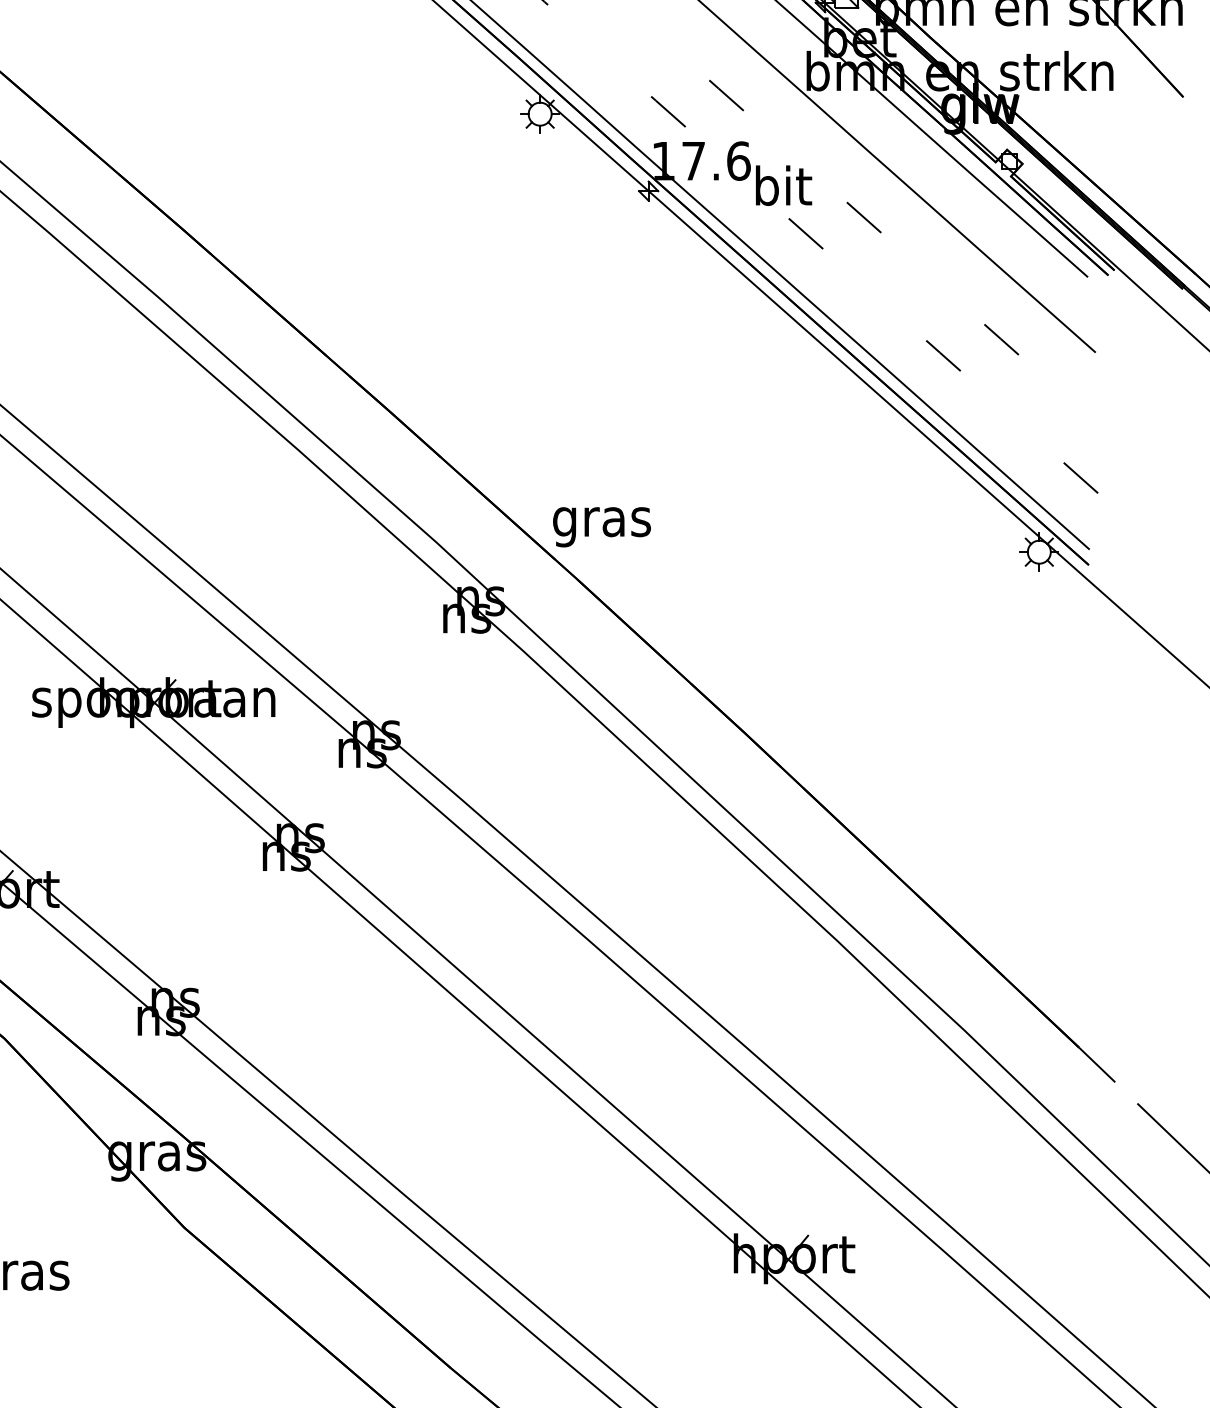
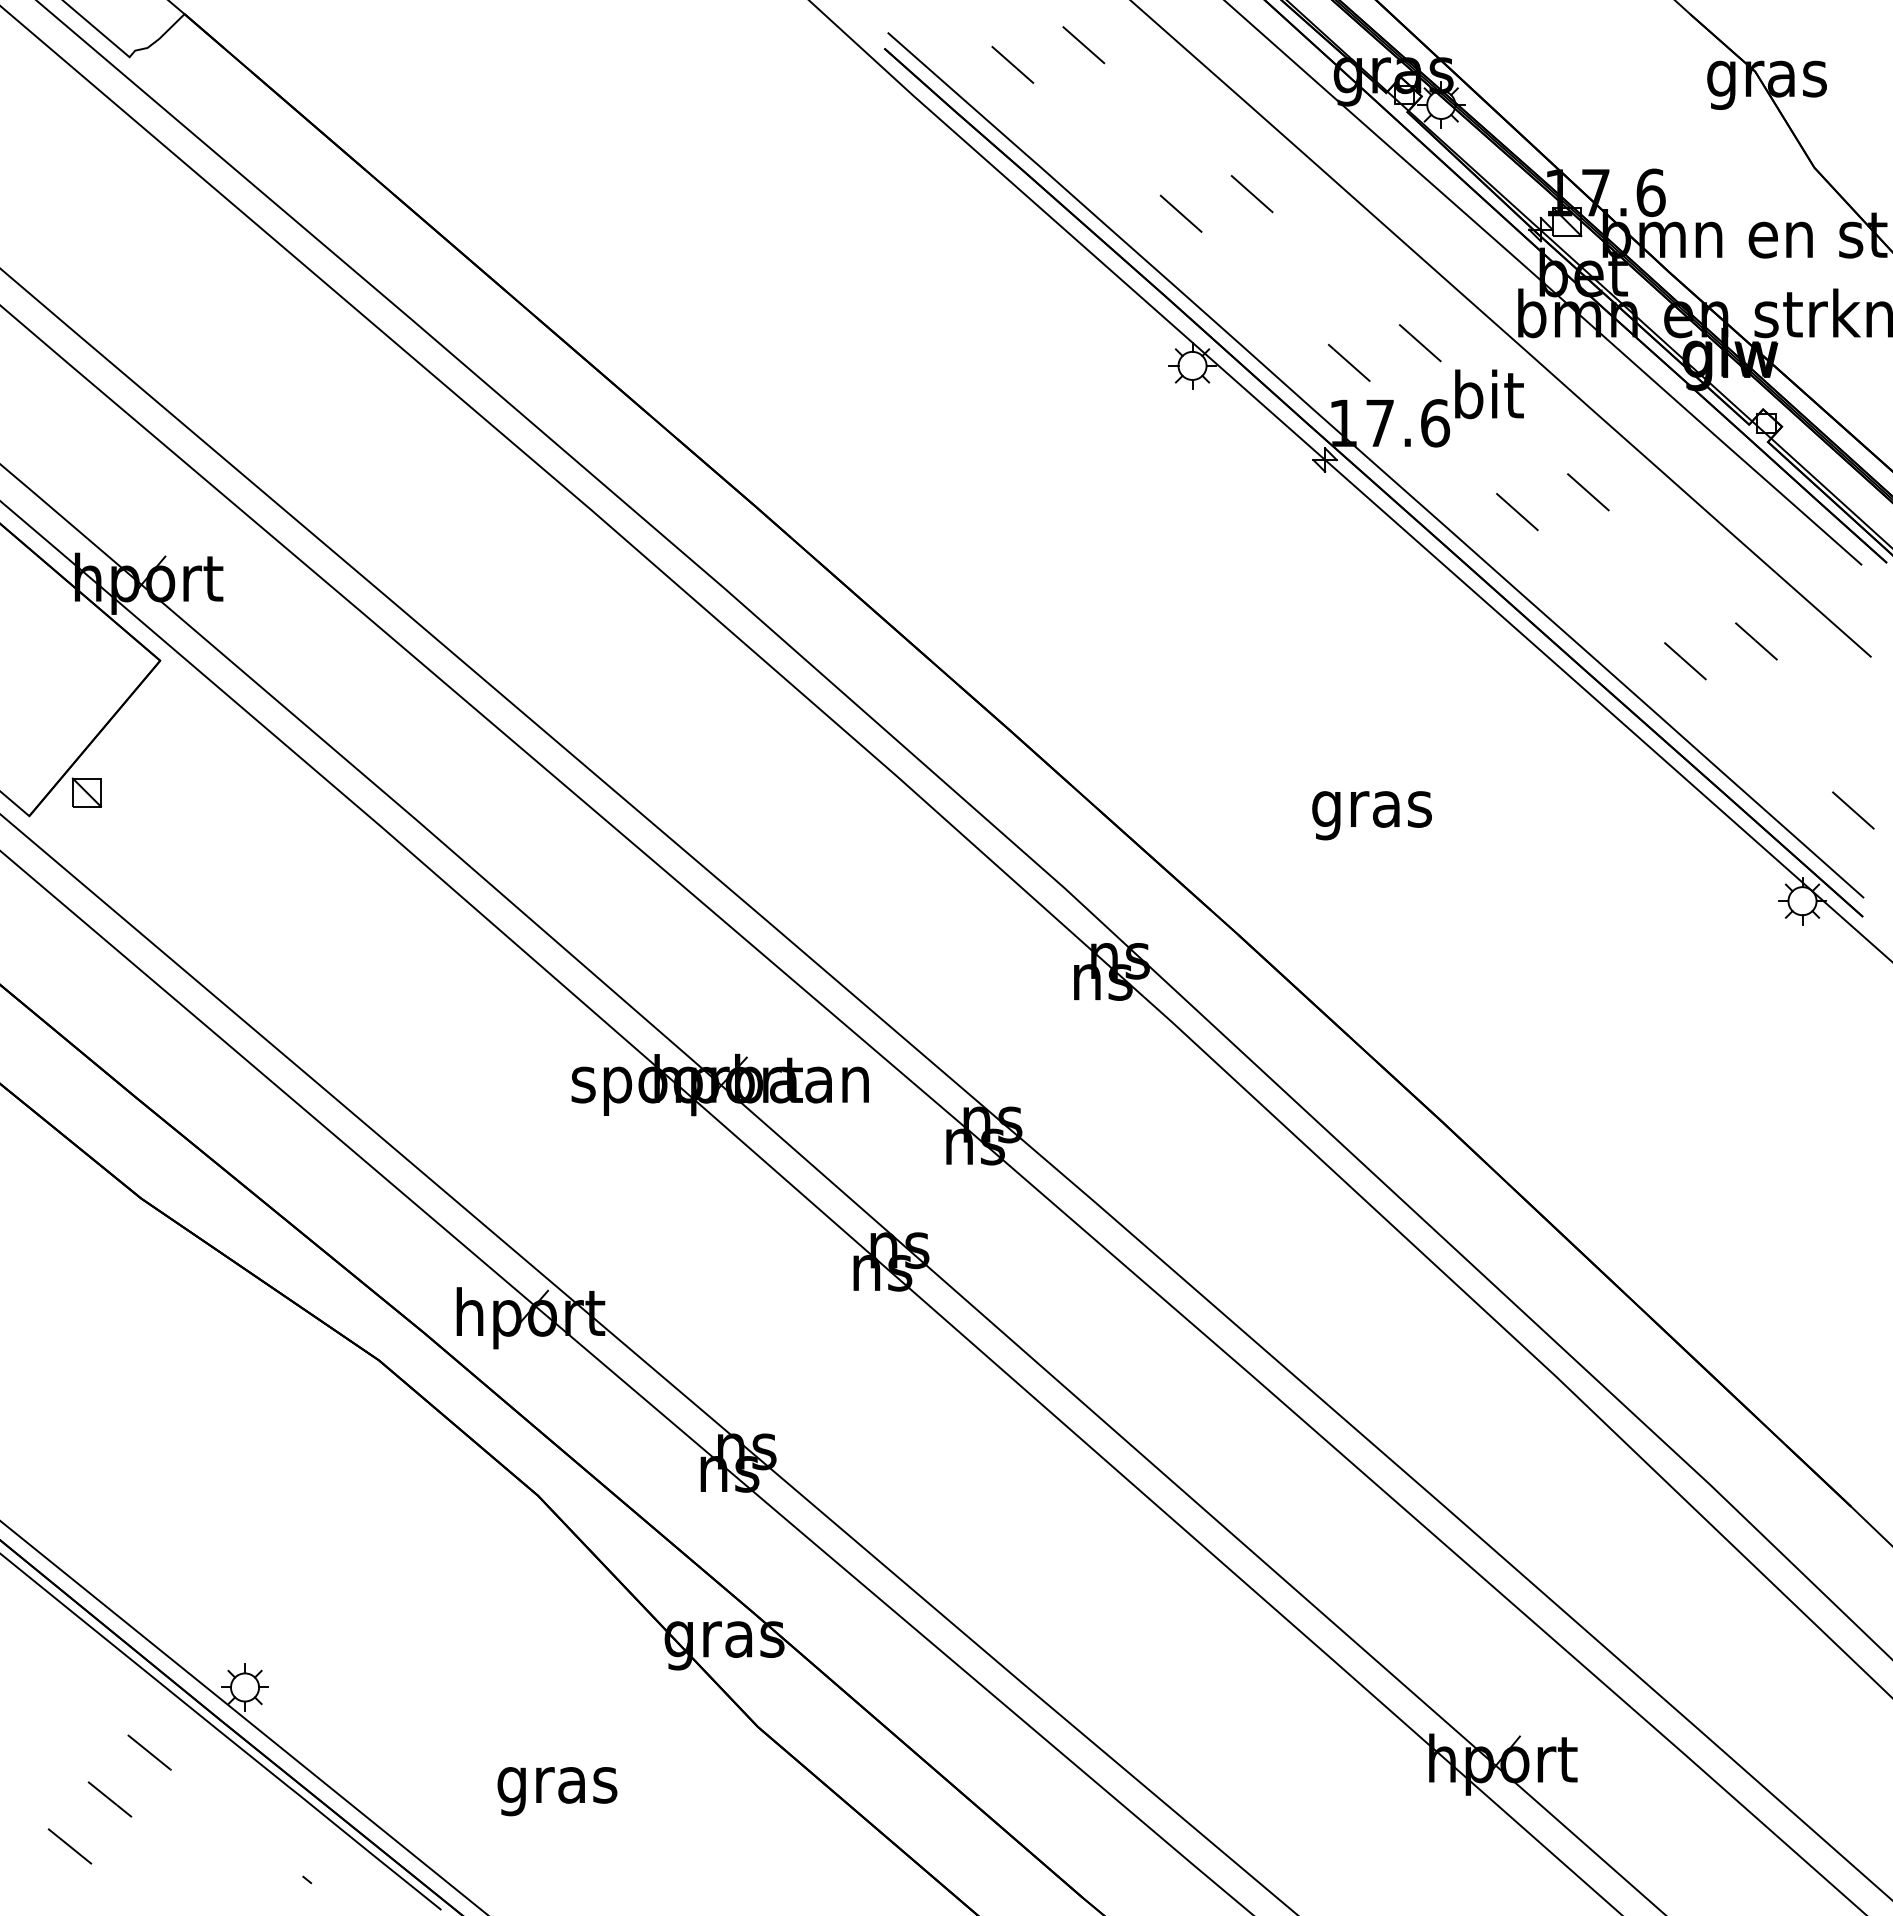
text: (784, 185) -> (1489, 394), moved
text: (601, 527) -> (1371, 815), moved

